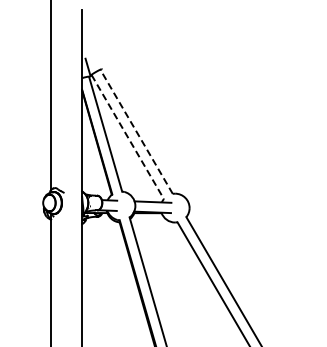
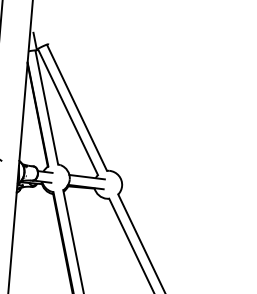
line: (136, 131) -> (76, 107), dashed -> solid
line: (127, 137) -> (67, 112), dashed -> solid

